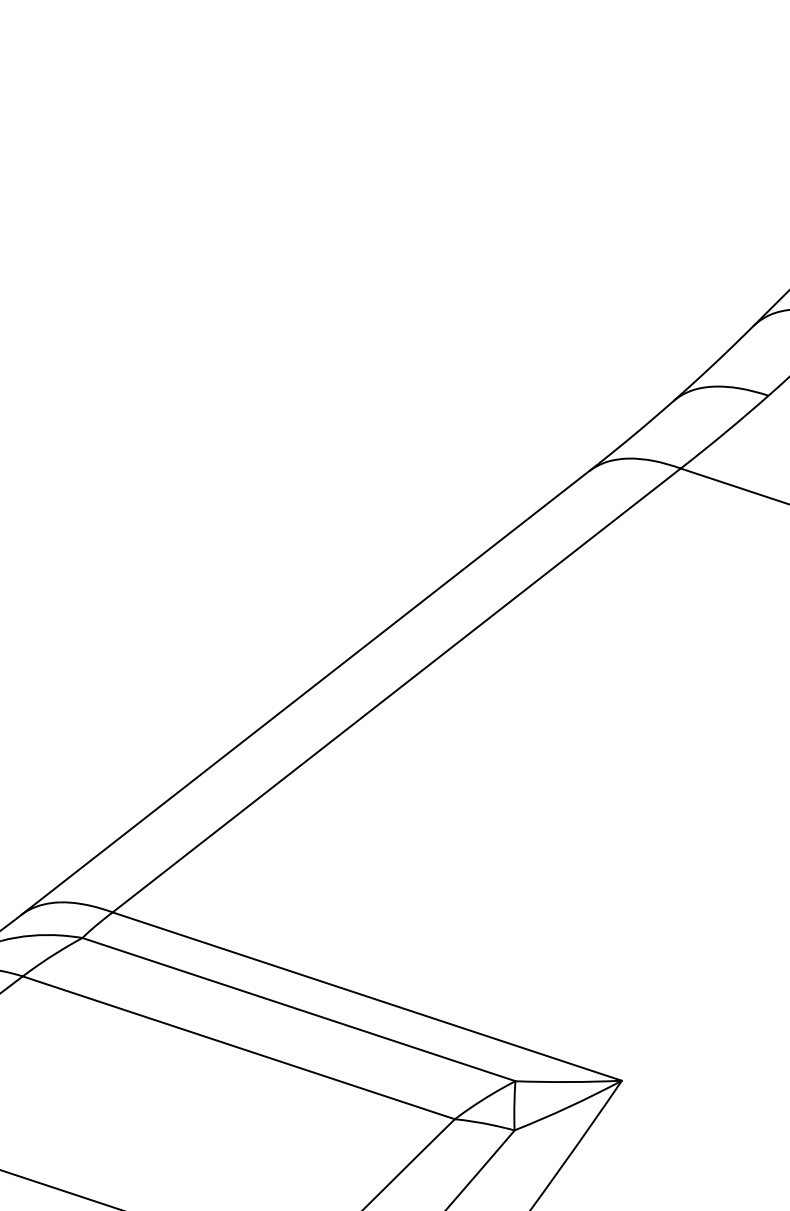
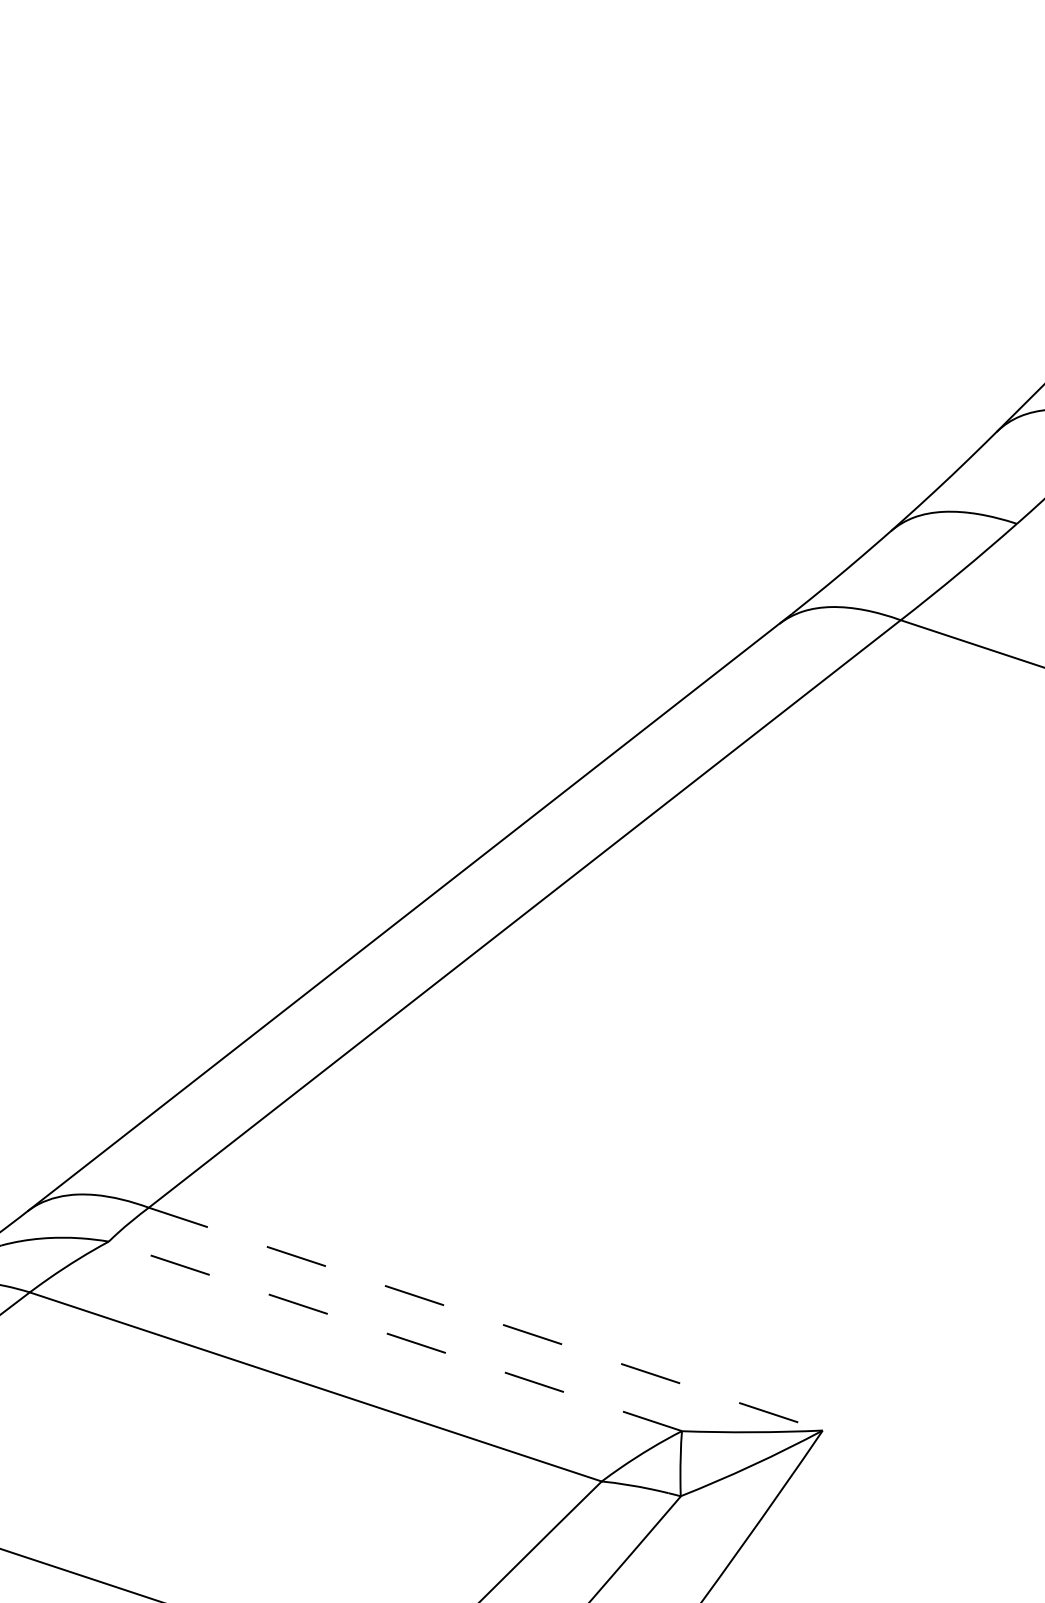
line: (367, 996) -> (485, 1319), solid -> dashed
line: (299, 1009) -> (395, 1336), solid -> dashed

